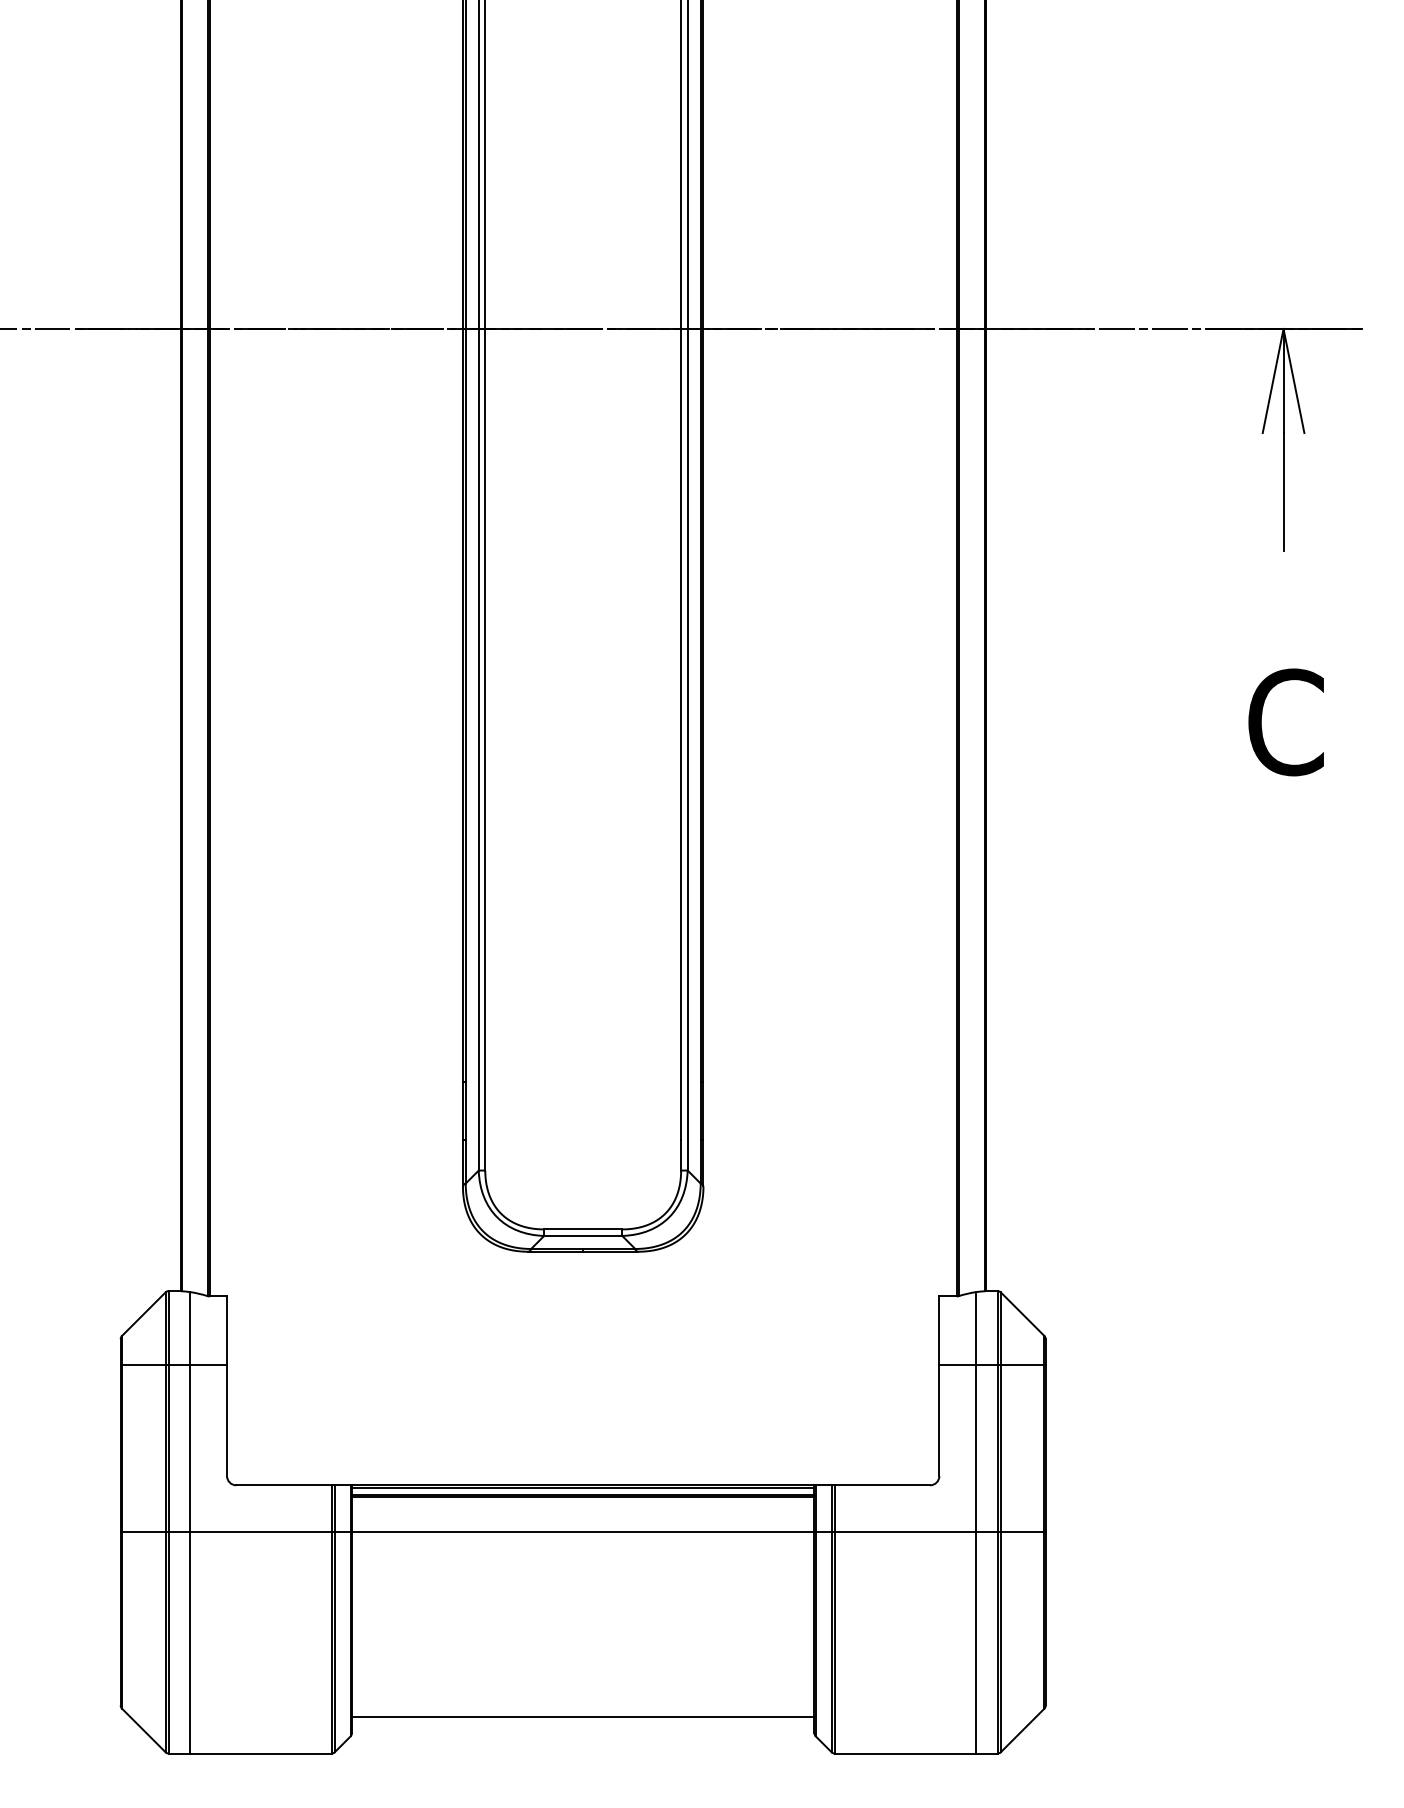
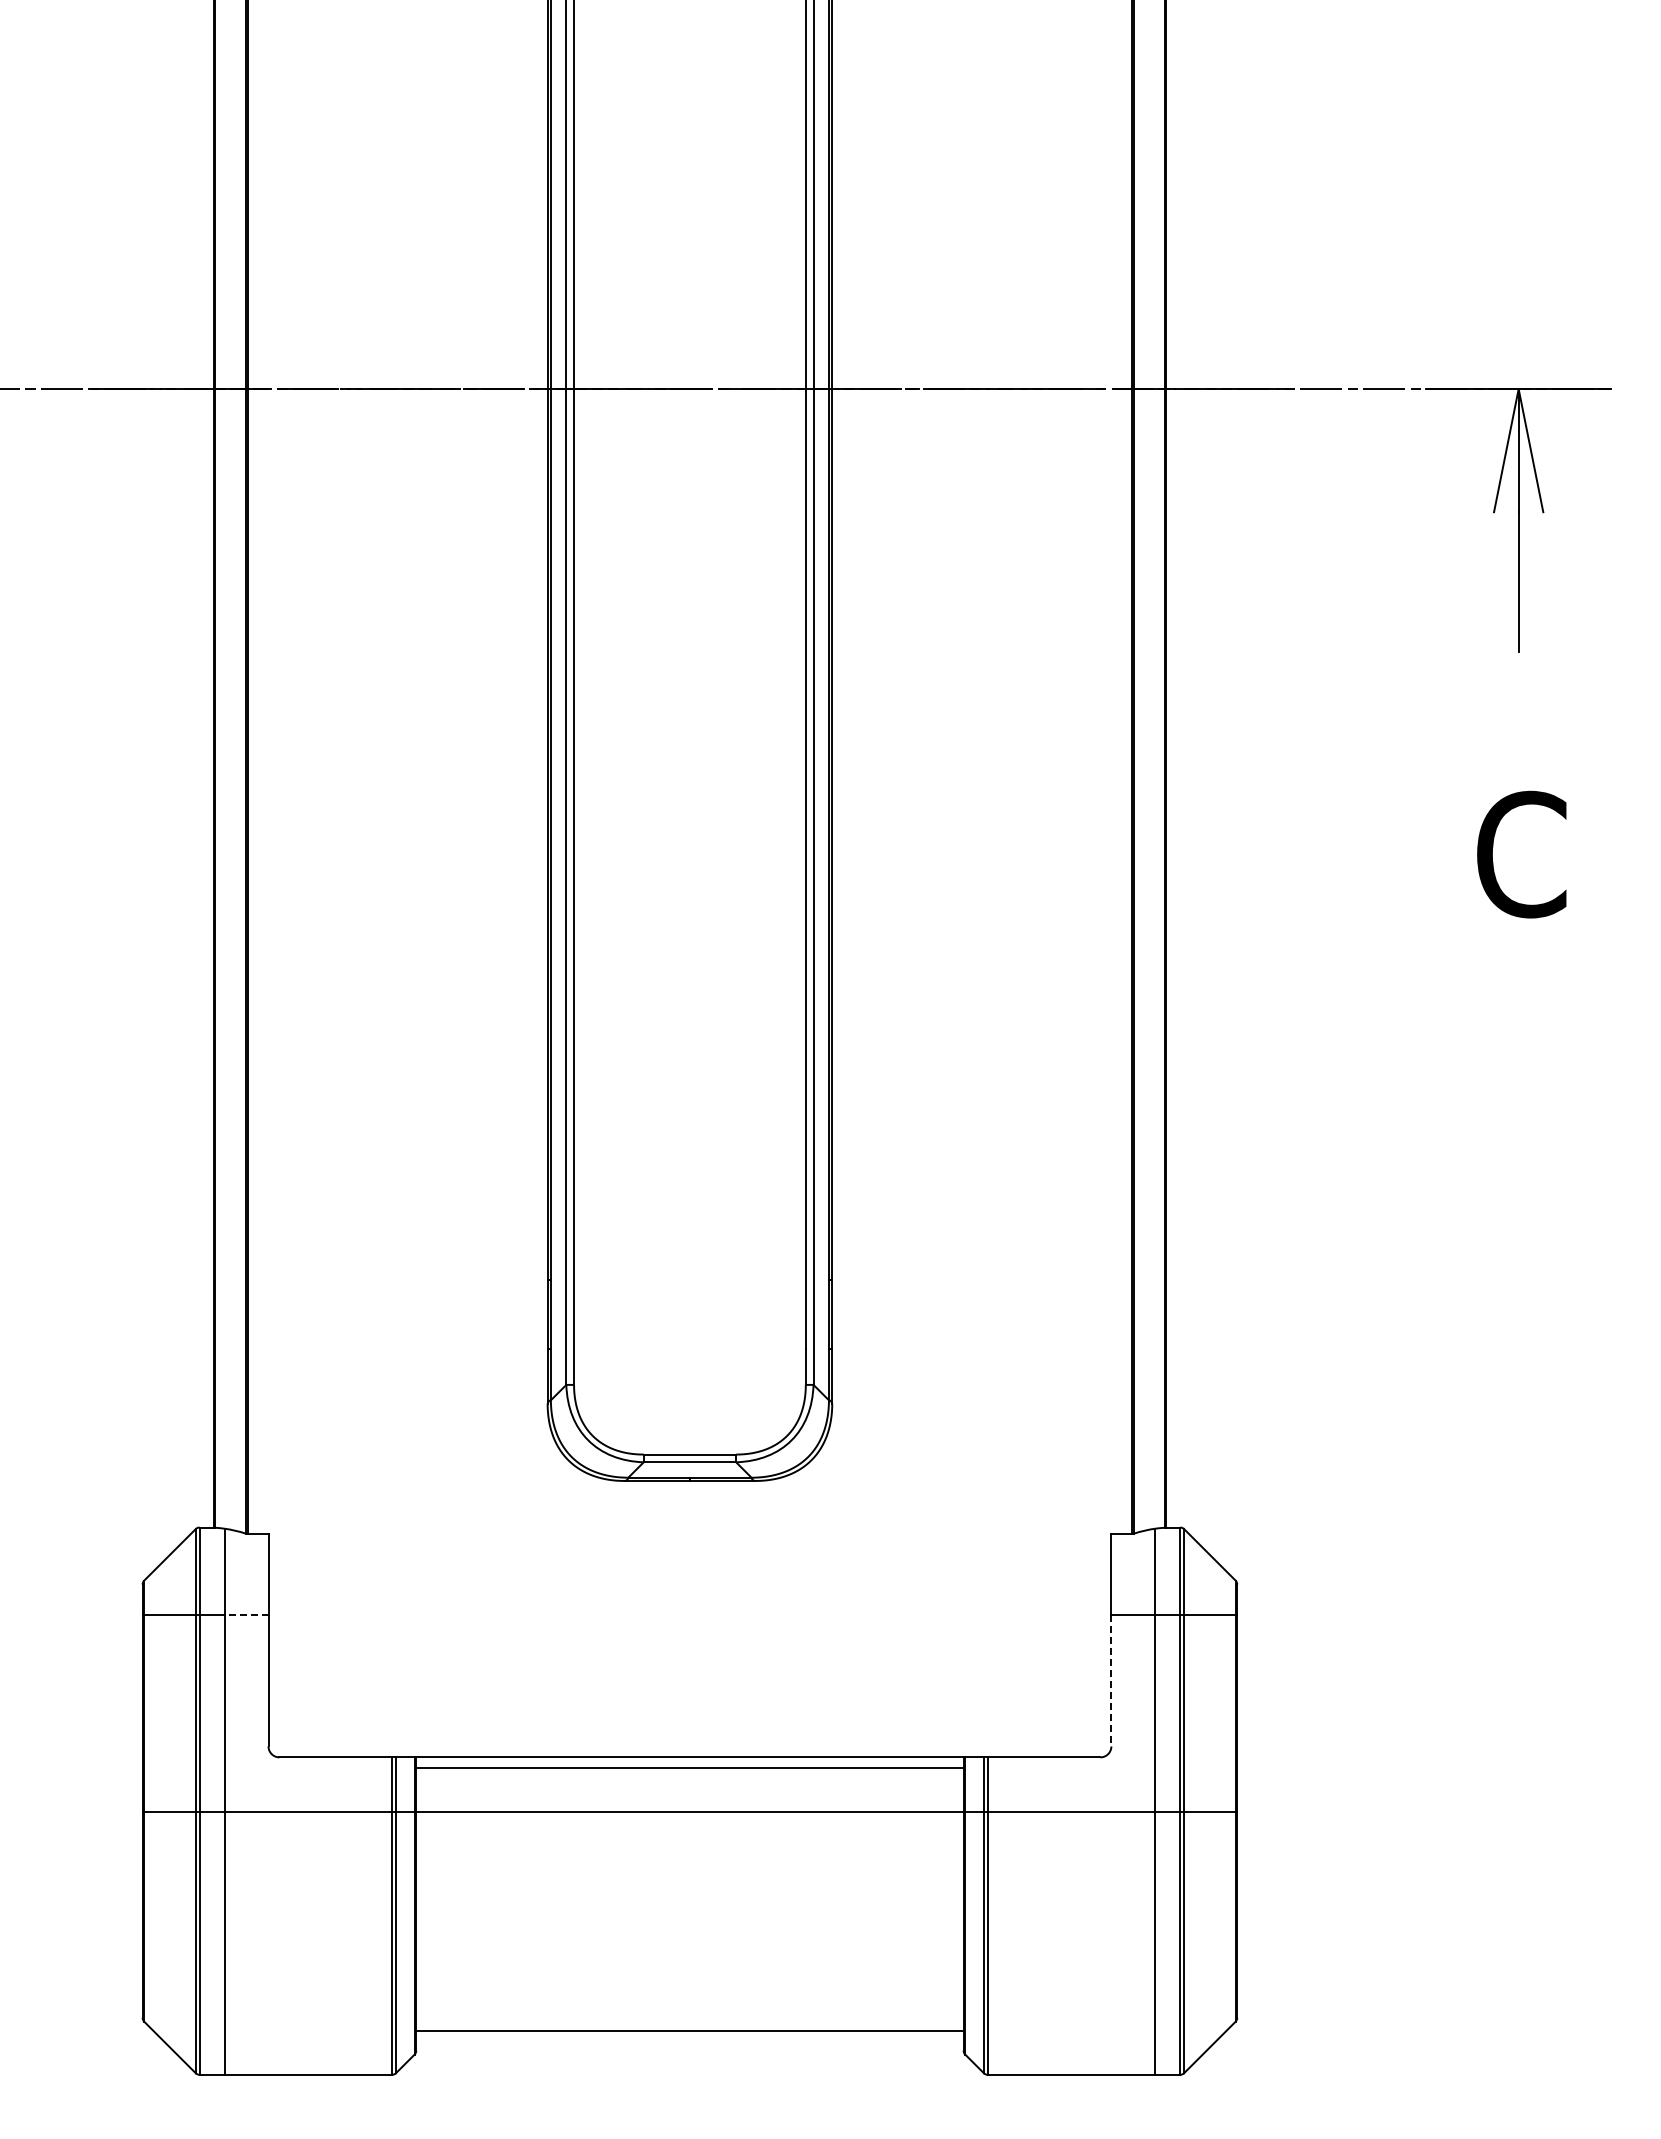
line: (208, 1365) -> (246, 1615), solid -> dashed
line: (939, 1420) -> (1111, 1680), solid -> dashed
line: (582, 1487) -> (689, 1760), removed
line: (582, 1497) -> (689, 1771), removed

